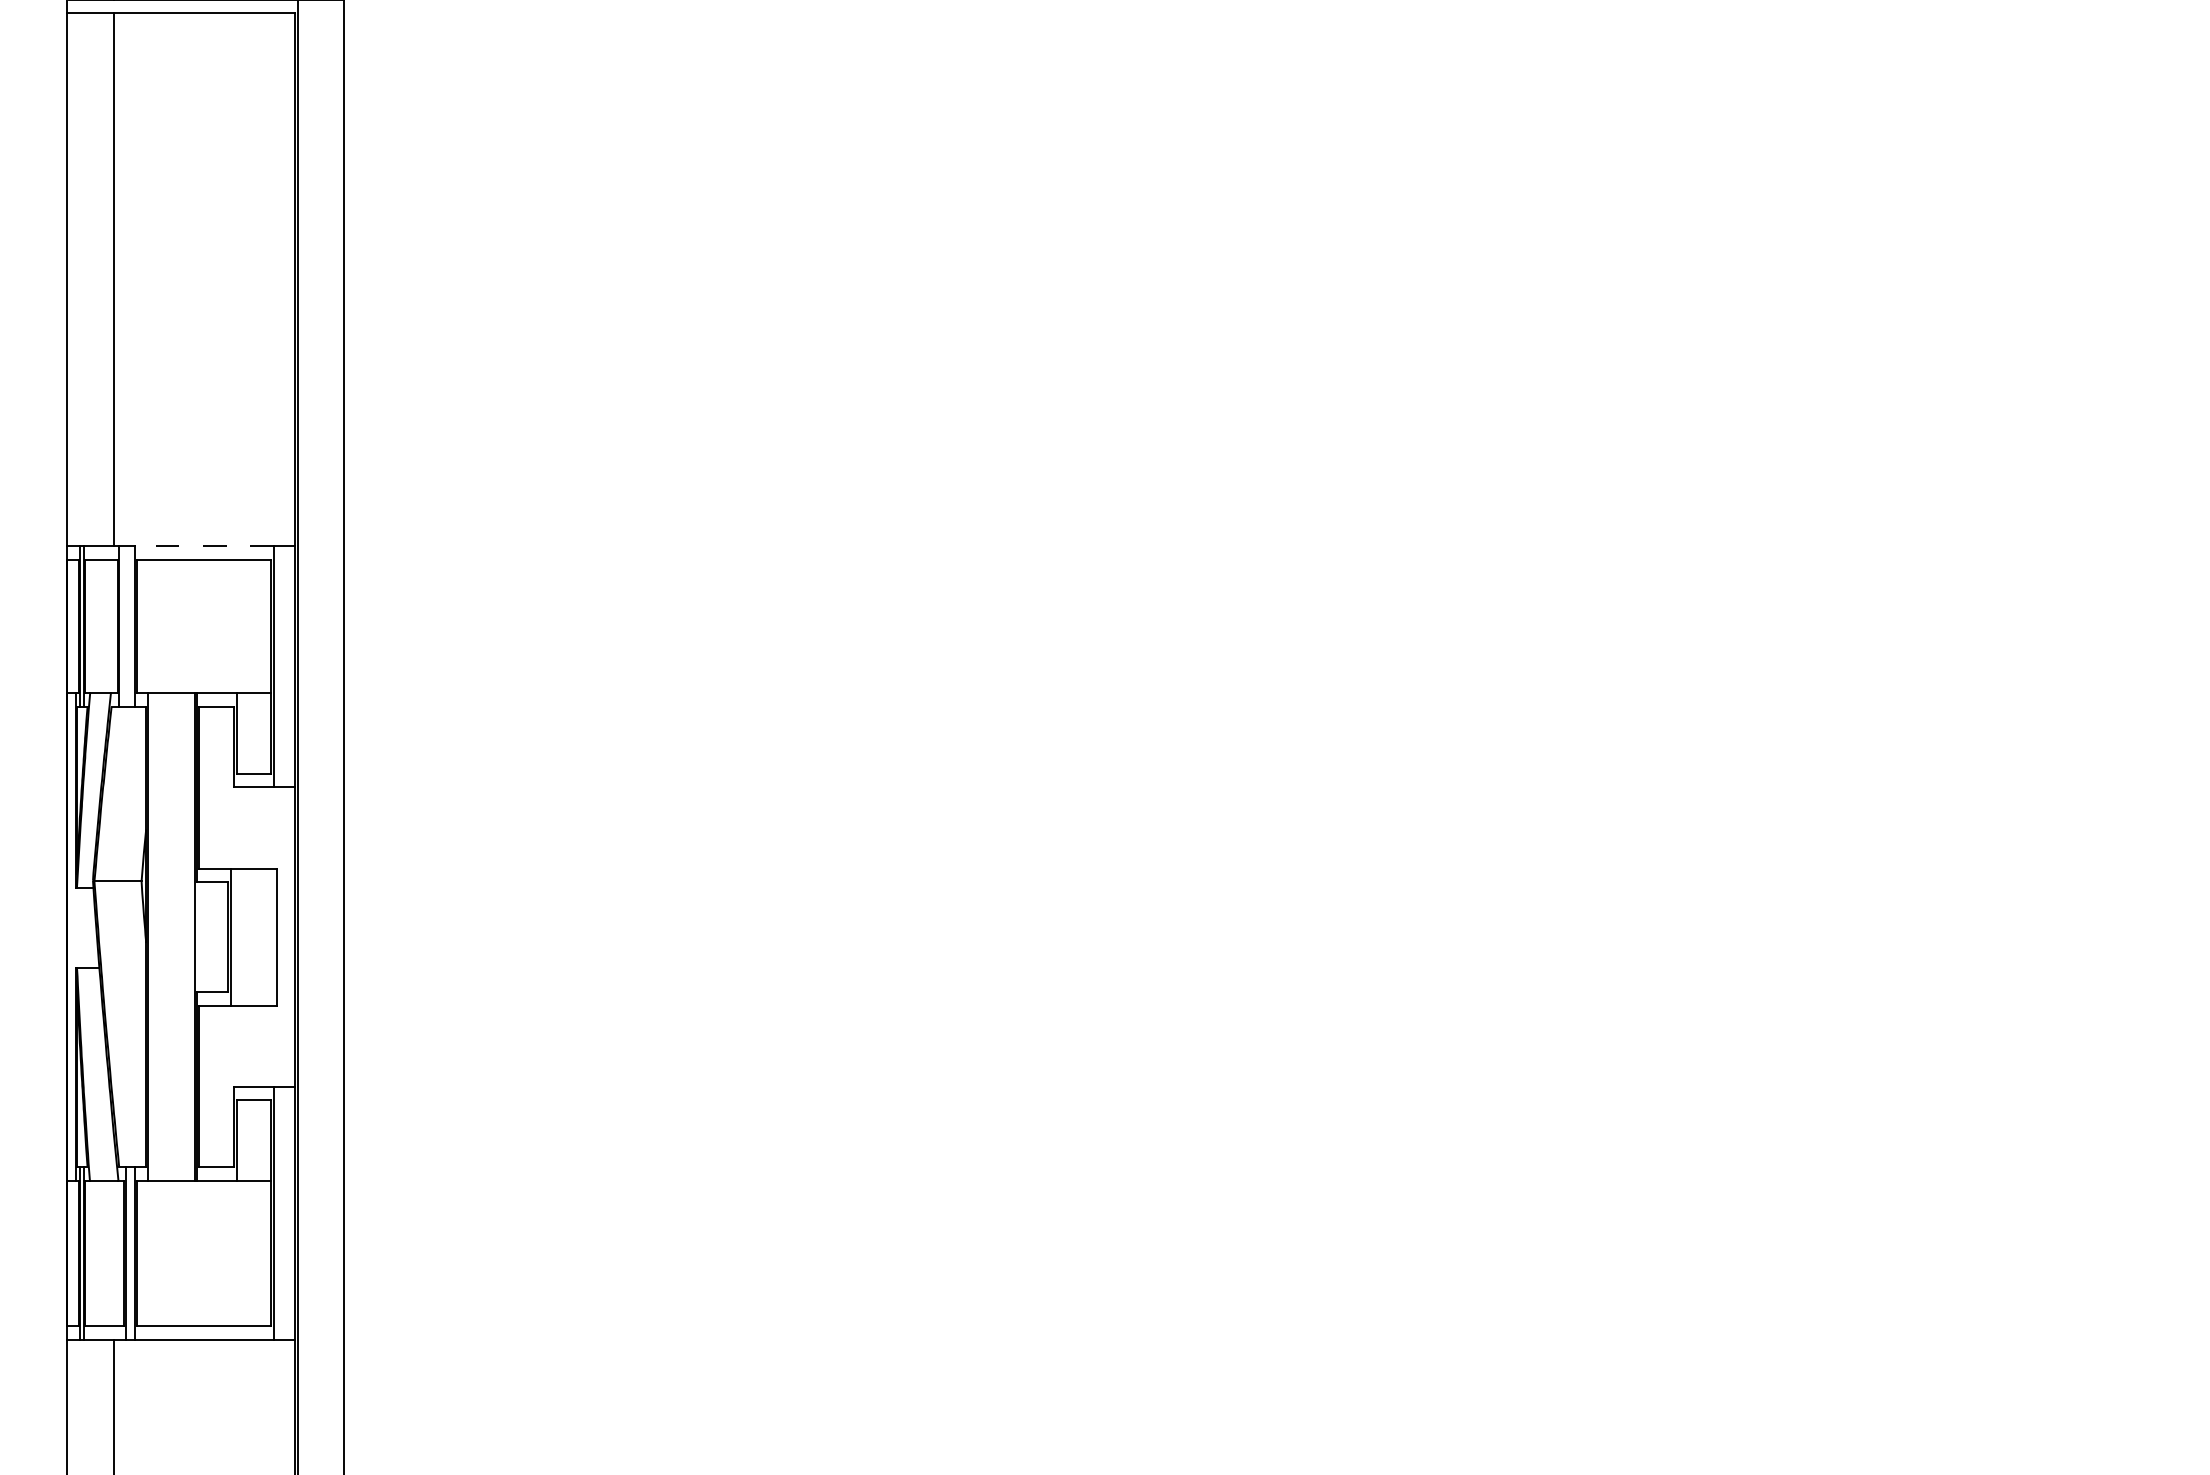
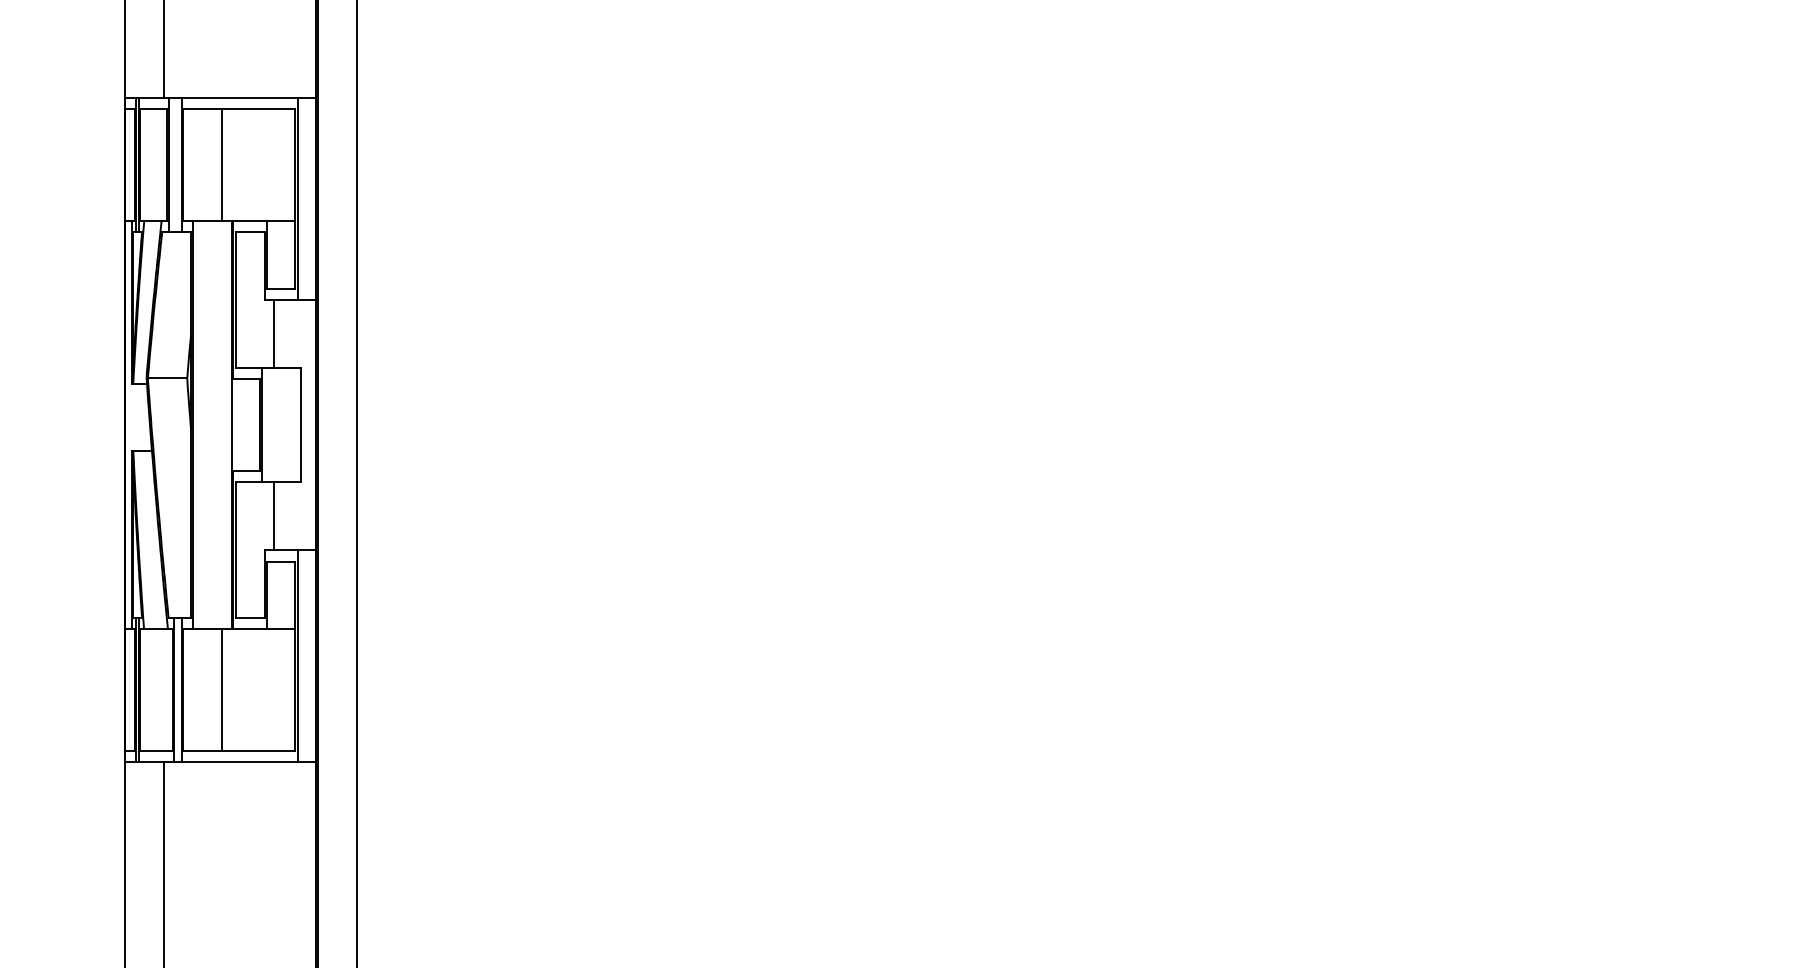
line: (203, 546) -> (239, 98), dashed -> solid
line: (183, 626) -> (222, 165), added
line: (245, 827) -> (274, 333), added
line: (245, 1045) -> (274, 515), added
line: (183, 1253) -> (222, 689), added

